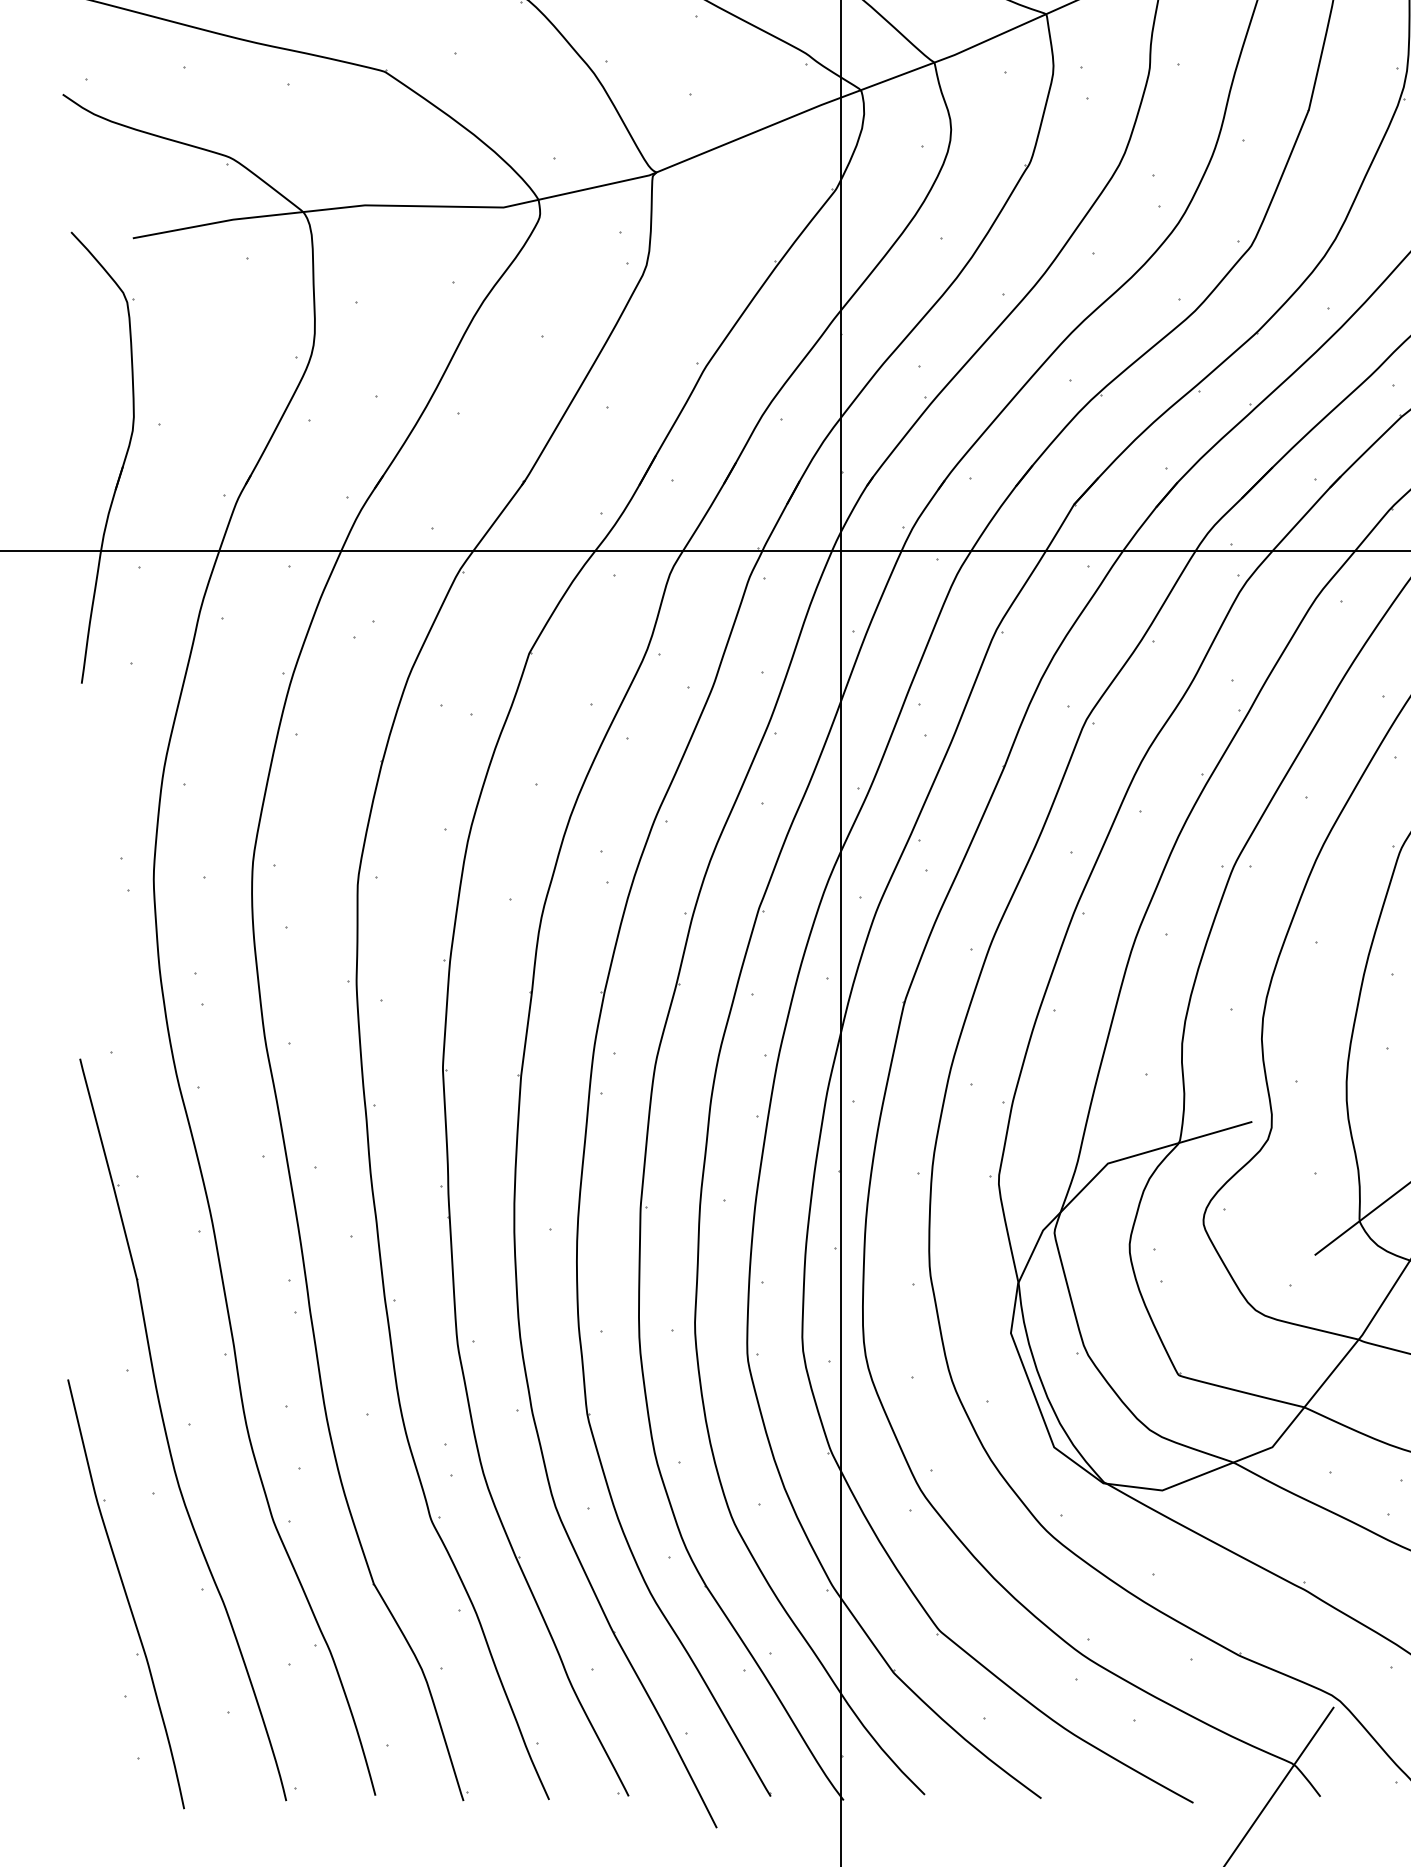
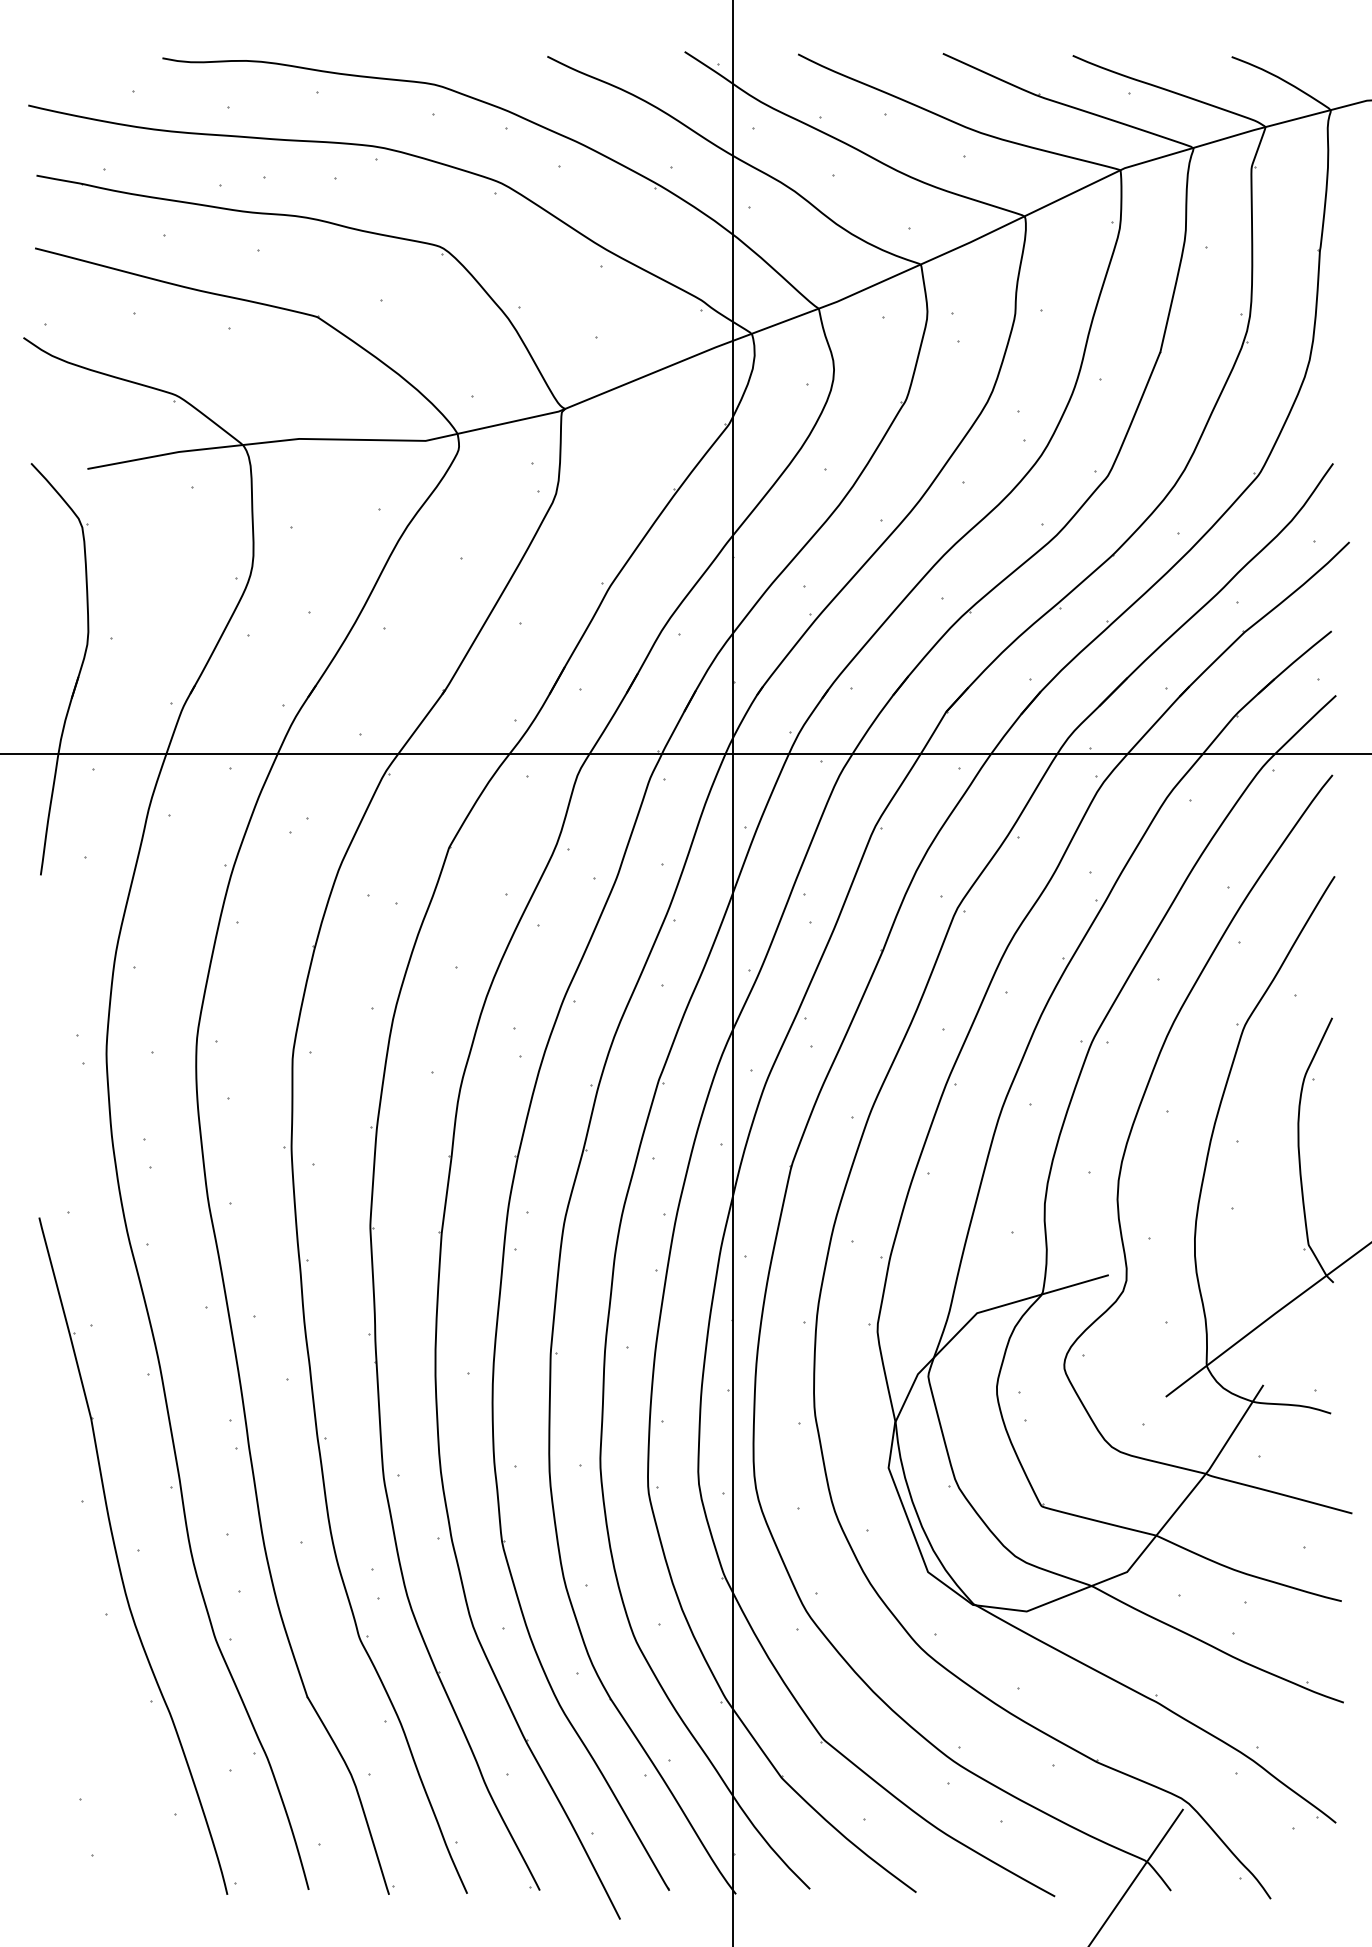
part: (126, 1594) -> (81, 1706), removed

